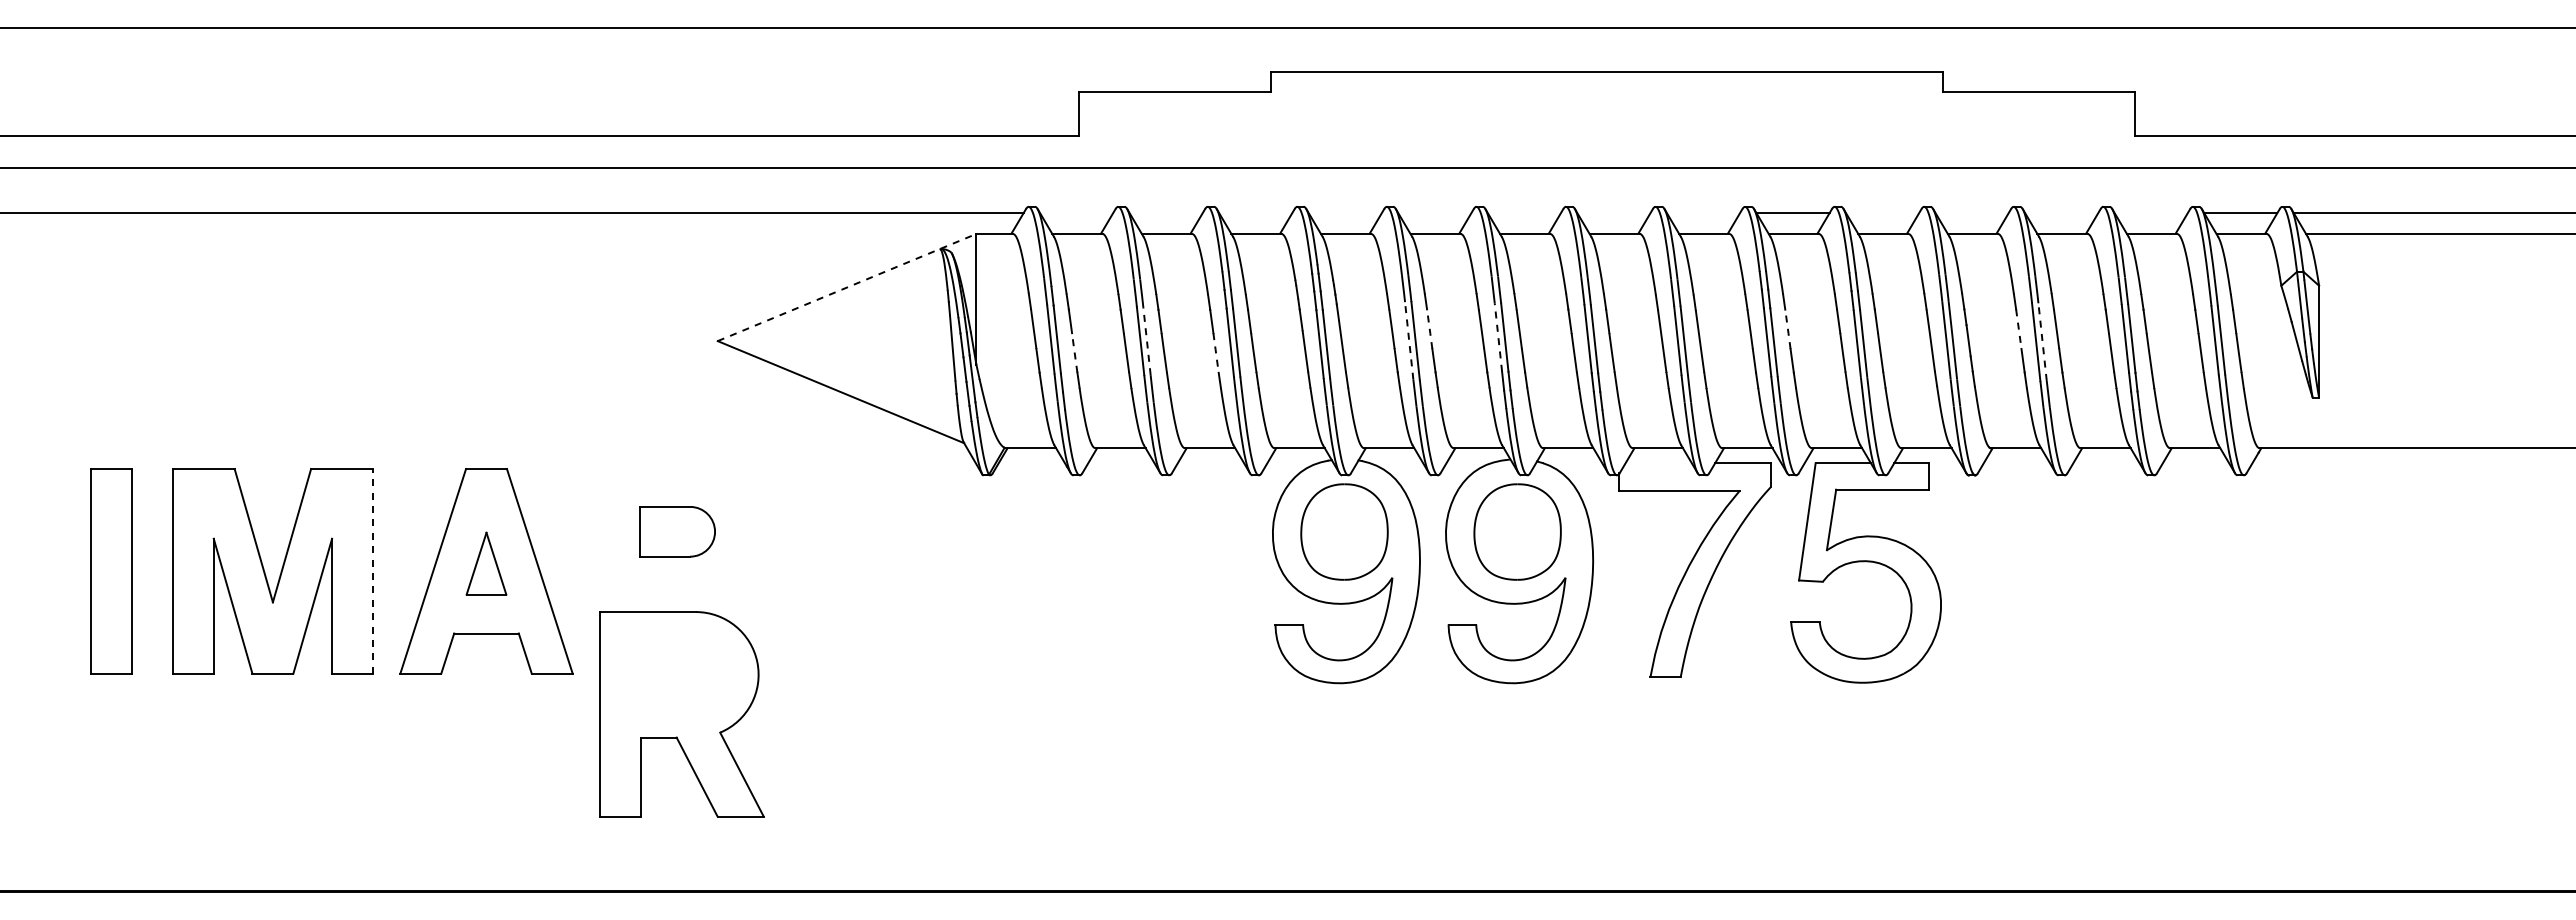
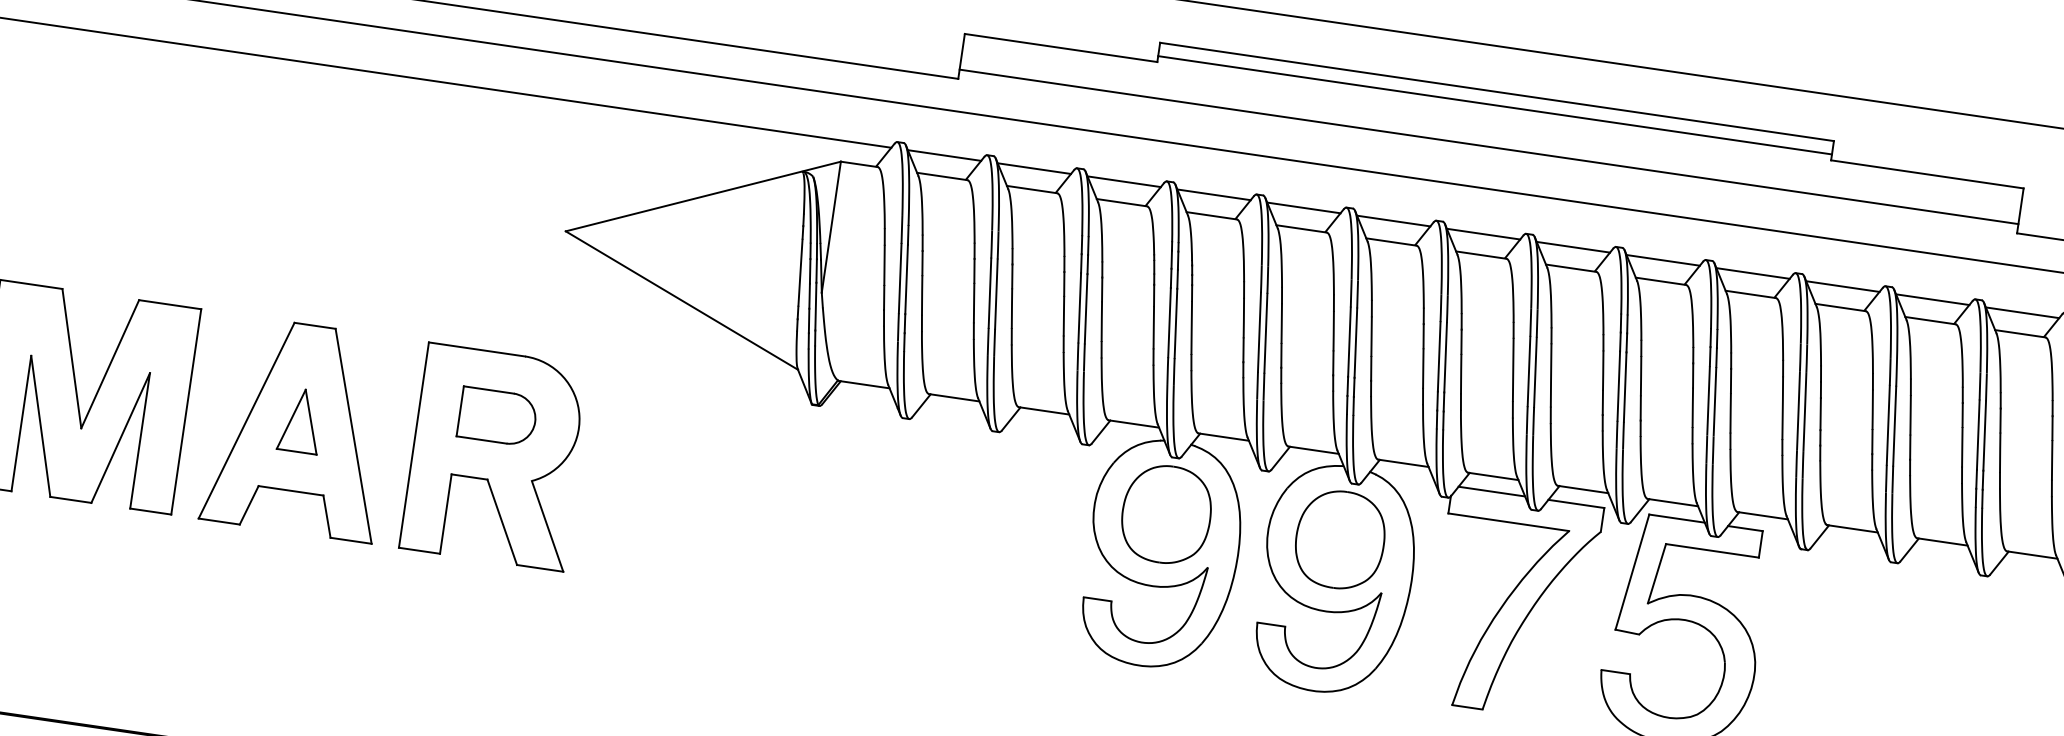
line: (1606, 85) -> (1494, 104), added
line: (1606, 127) -> (1488, 147), added
line: (1076, 213) -> (944, 155), added
line: (1165, 213) -> (1033, 168), added
line: (1255, 213) -> (1123, 182), added
line: (1344, 213) -> (1213, 195), added
line: (1434, 213) -> (1303, 208), added
line: (1523, 213) -> (1392, 221), added
line: (1613, 213) -> (1483, 234), added
line: (1703, 213) -> (1573, 247), added
line: (1882, 213) -> (1752, 273), added
line: (1971, 213) -> (1842, 286), added
line: (2061, 213) -> (1932, 299), added
line: (2150, 213) -> (2021, 312), added
line: (847, 287) -> (703, 196), dashed -> solid
line: (1429, 330) -> (1281, 324), dashed -> solid
line: (1788, 330) -> (1641, 377), dashed -> solid
line: (2018, 330) -> (1872, 411), dashed -> solid
line: (1498, 337) -> (1349, 341), dashed -> solid
line: (1146, 340) -> (995, 293), dashed -> solid
line: (1409, 340) -> (1259, 331), dashed -> solid
line: (2042, 341) -> (1894, 425), dashed -> solid
line: (1074, 352) -> (922, 294), dashed -> solid
line: (1215, 352) -> (1063, 315), dashed -> solid
line: (1658, 463) -> (1491, 491), added
line: (373, 570) -> (186, 411), dashed -> solid
part: (681, 714) -> (495, 457), moved

